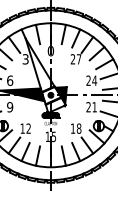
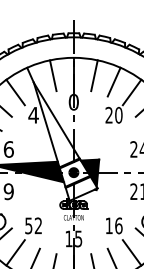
text: (25, 59) -> (33, 115), 3 -> 4
text: (78, 59) -> (117, 115), 27 -> 20
text: (22, 128) -> (28, 225), 12 -> 52
text: (78, 128) -> (117, 225), 18 -> 16

